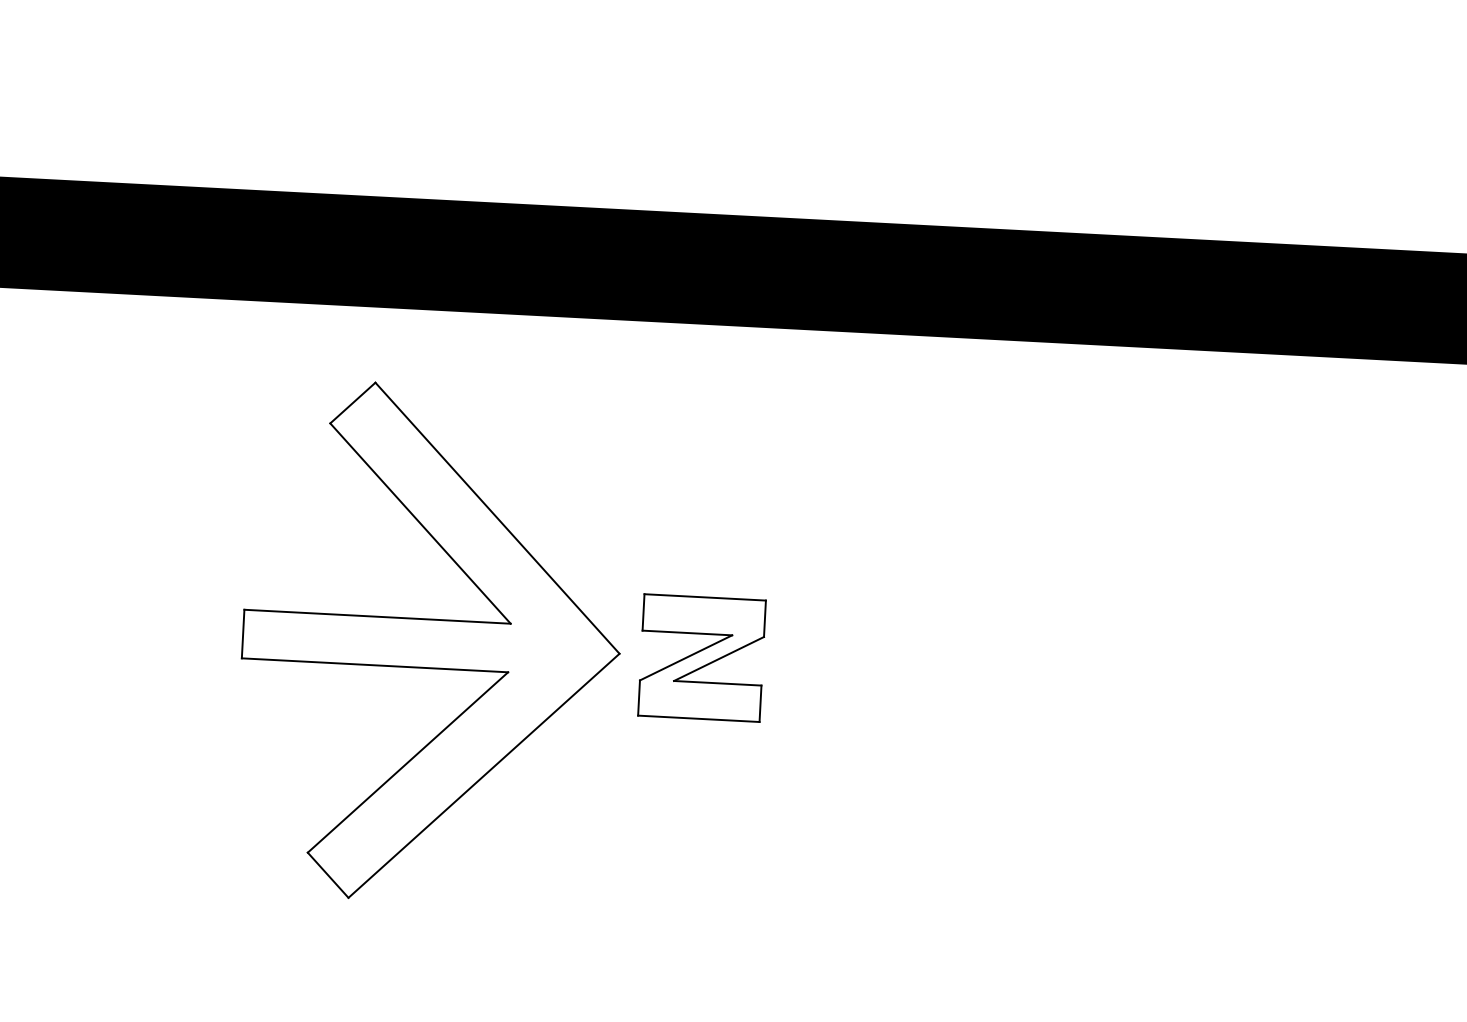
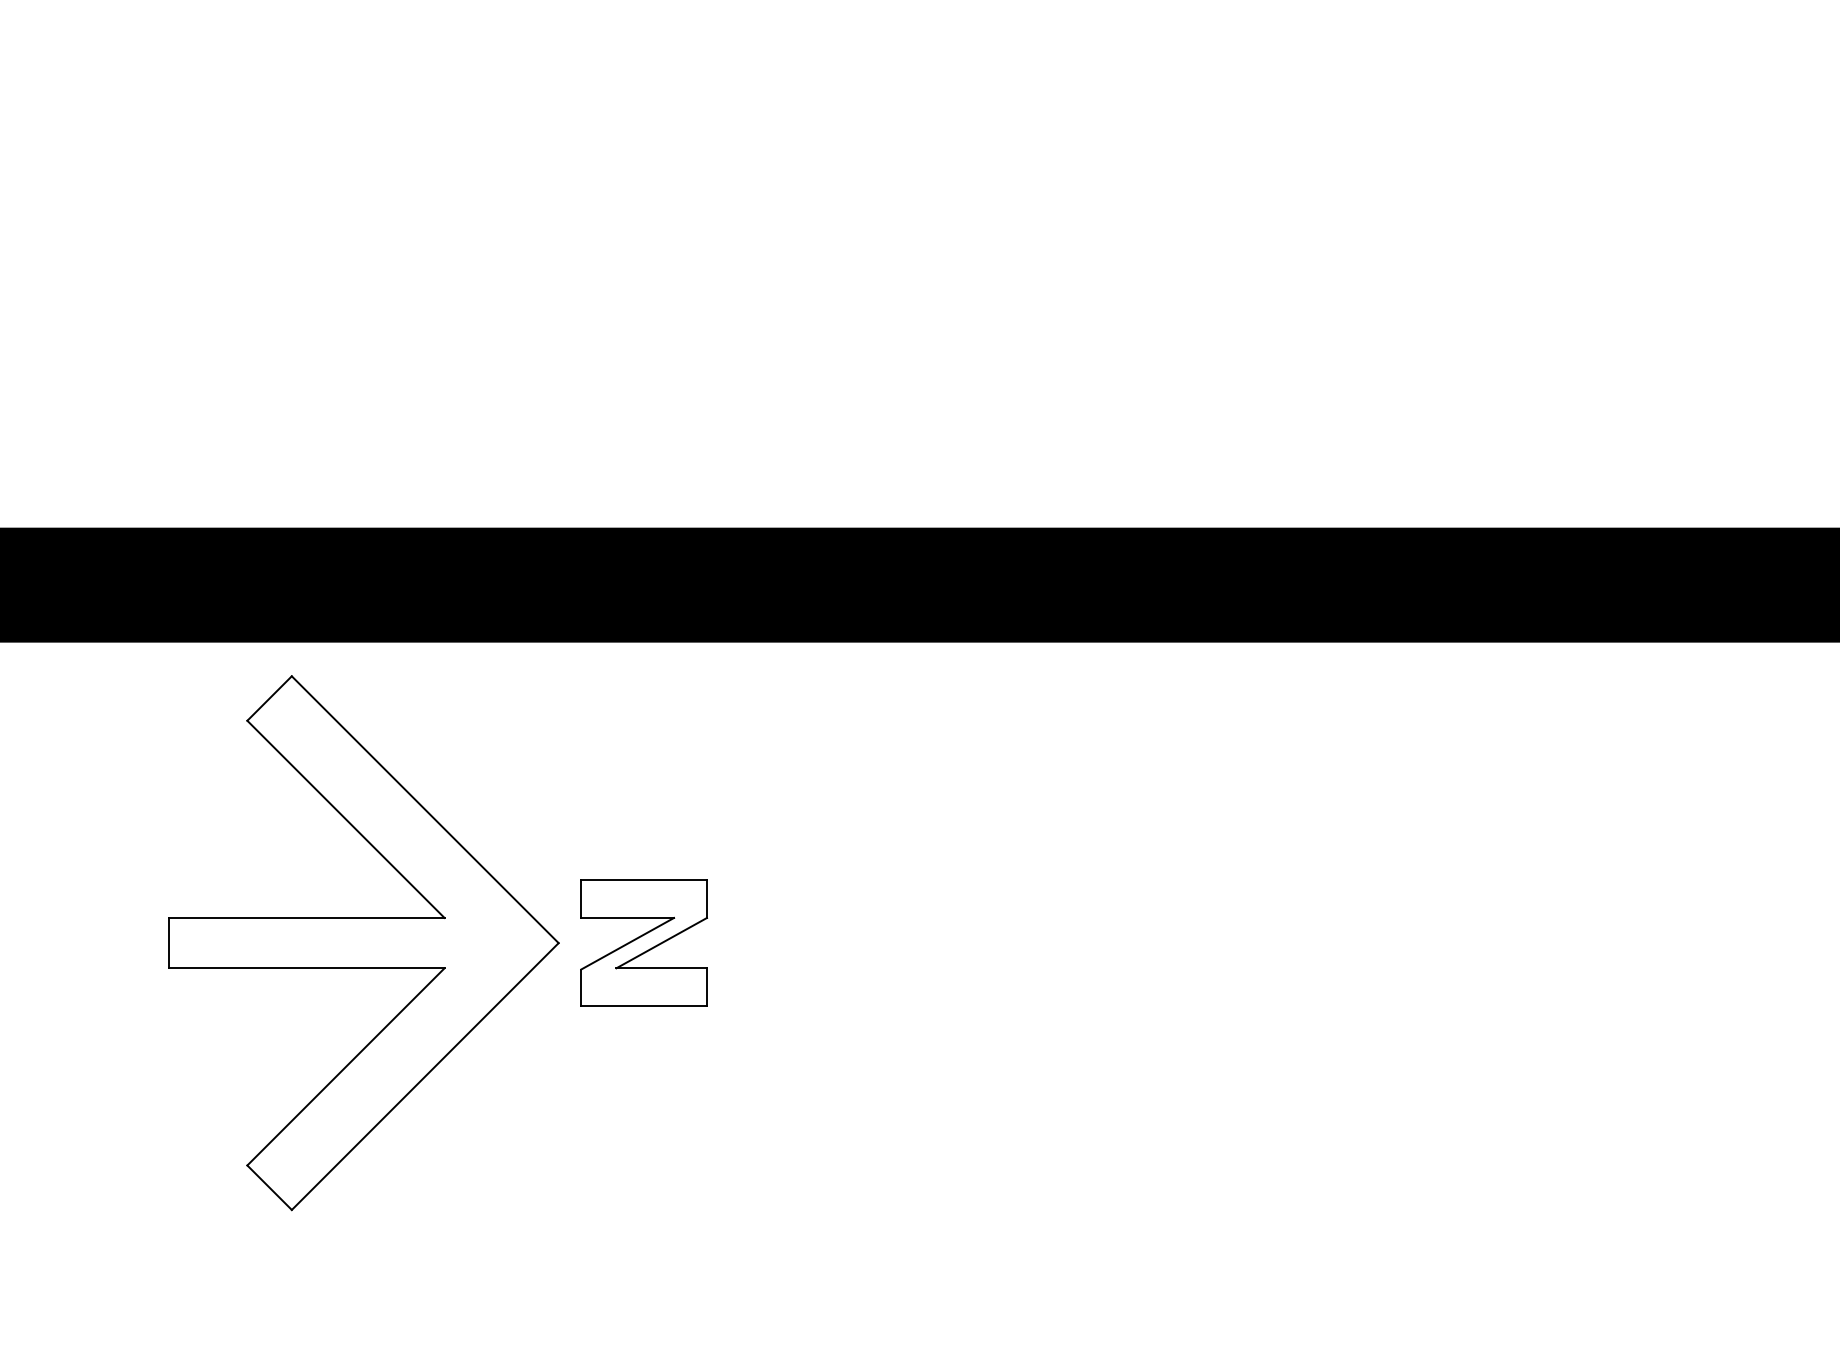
part: (502, 648) -> (437, 943), moved

